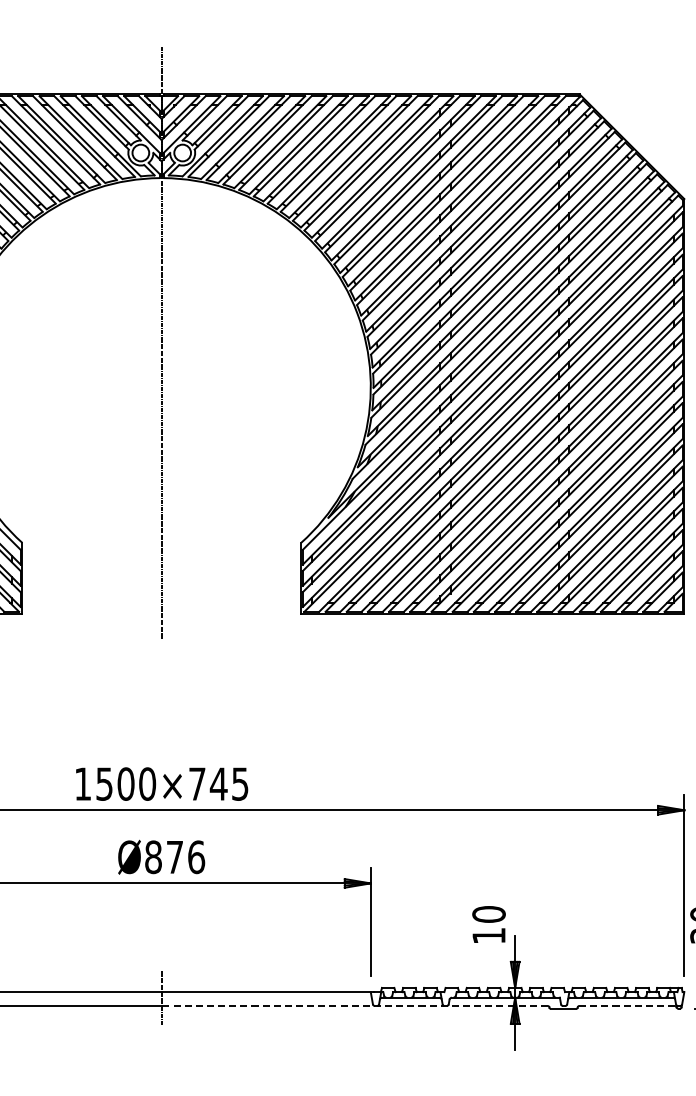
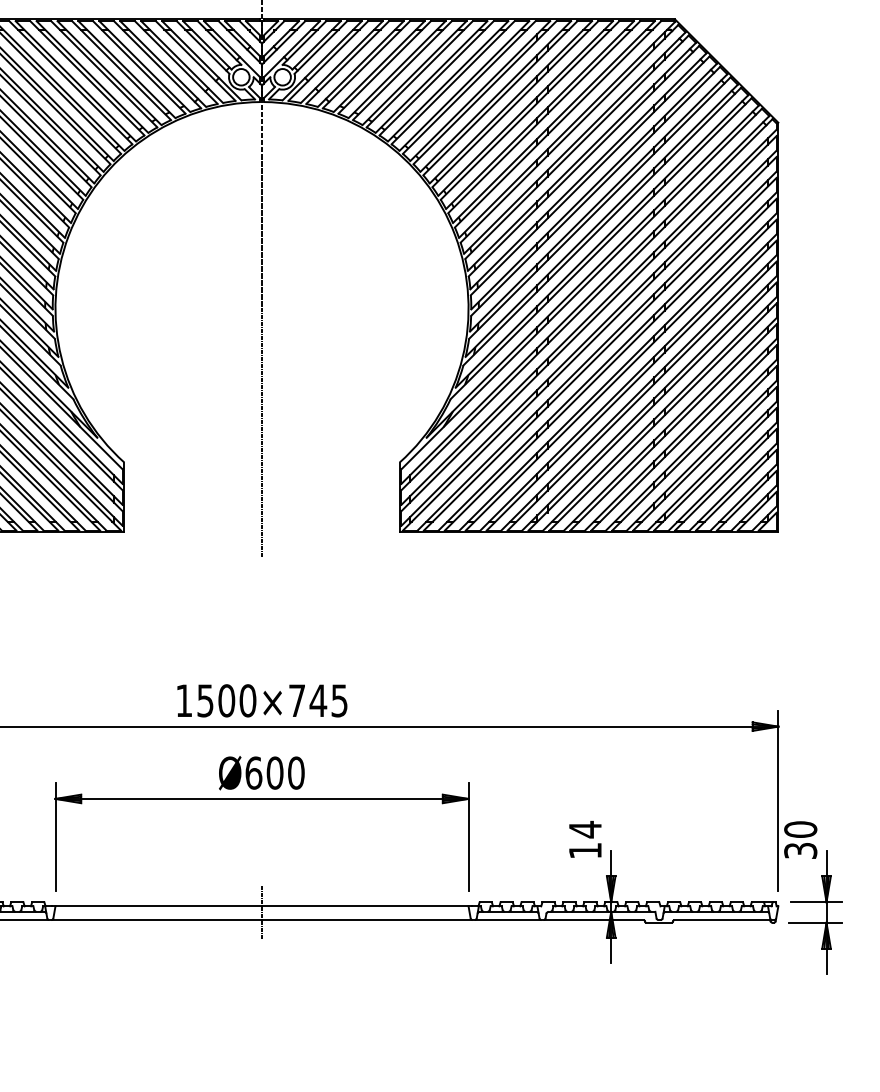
text: (174, 856) -> (274, 772), Ø876 -> Ø600
text: (489, 914) -> (585, 829), 10 -> 14
line: (354, 1006) -> (452, 920), dashed -> solid
line: (626, 1006) -> (721, 920), dashed -> solid

